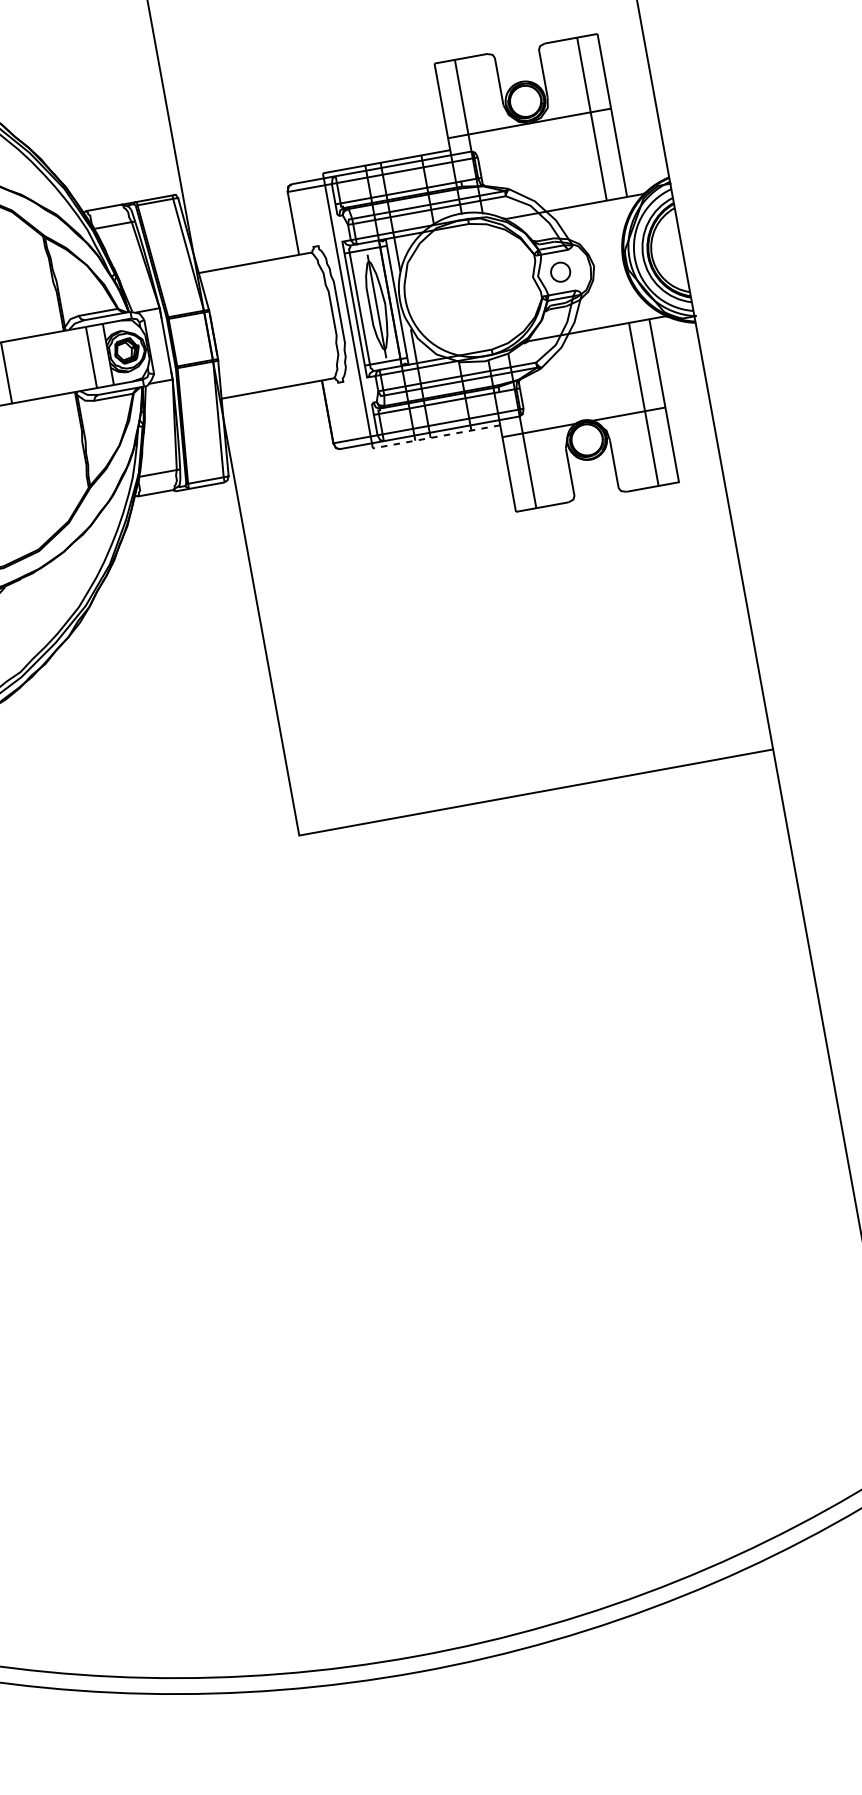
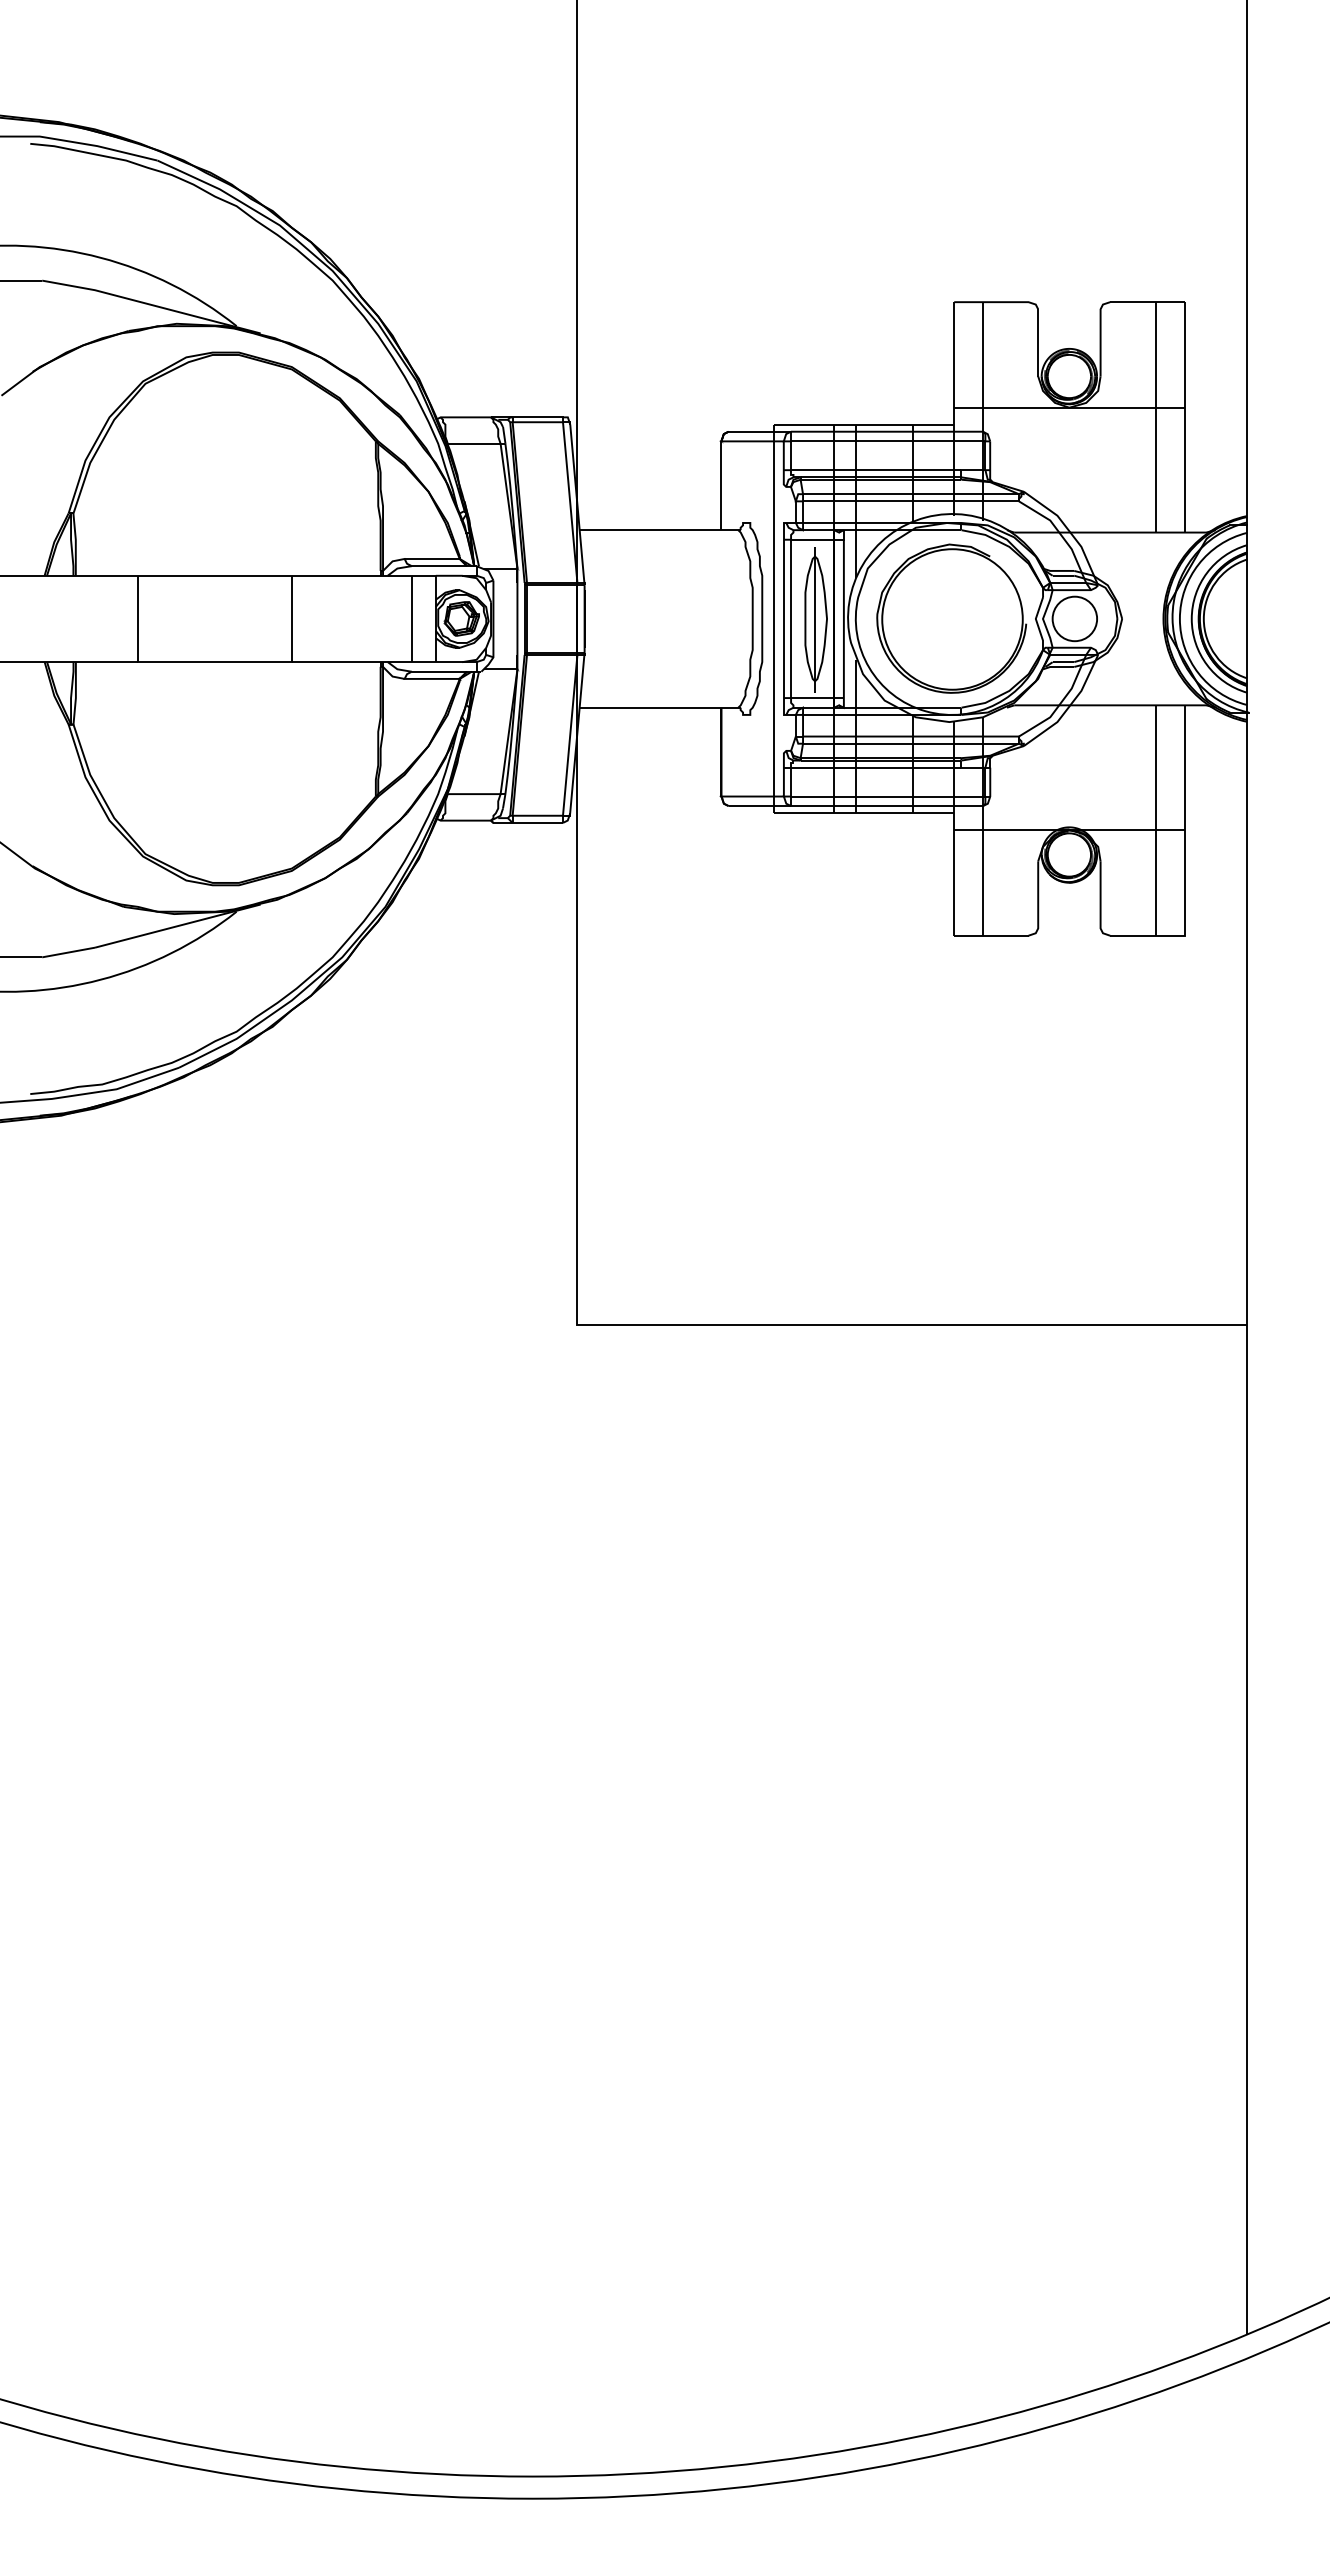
circle: (560, 271) -> (1074, 618), size x1.67
part: (473, 287) -> (951, 618), added
line: (436, 436) -> (864, 813), dashed -> solid

